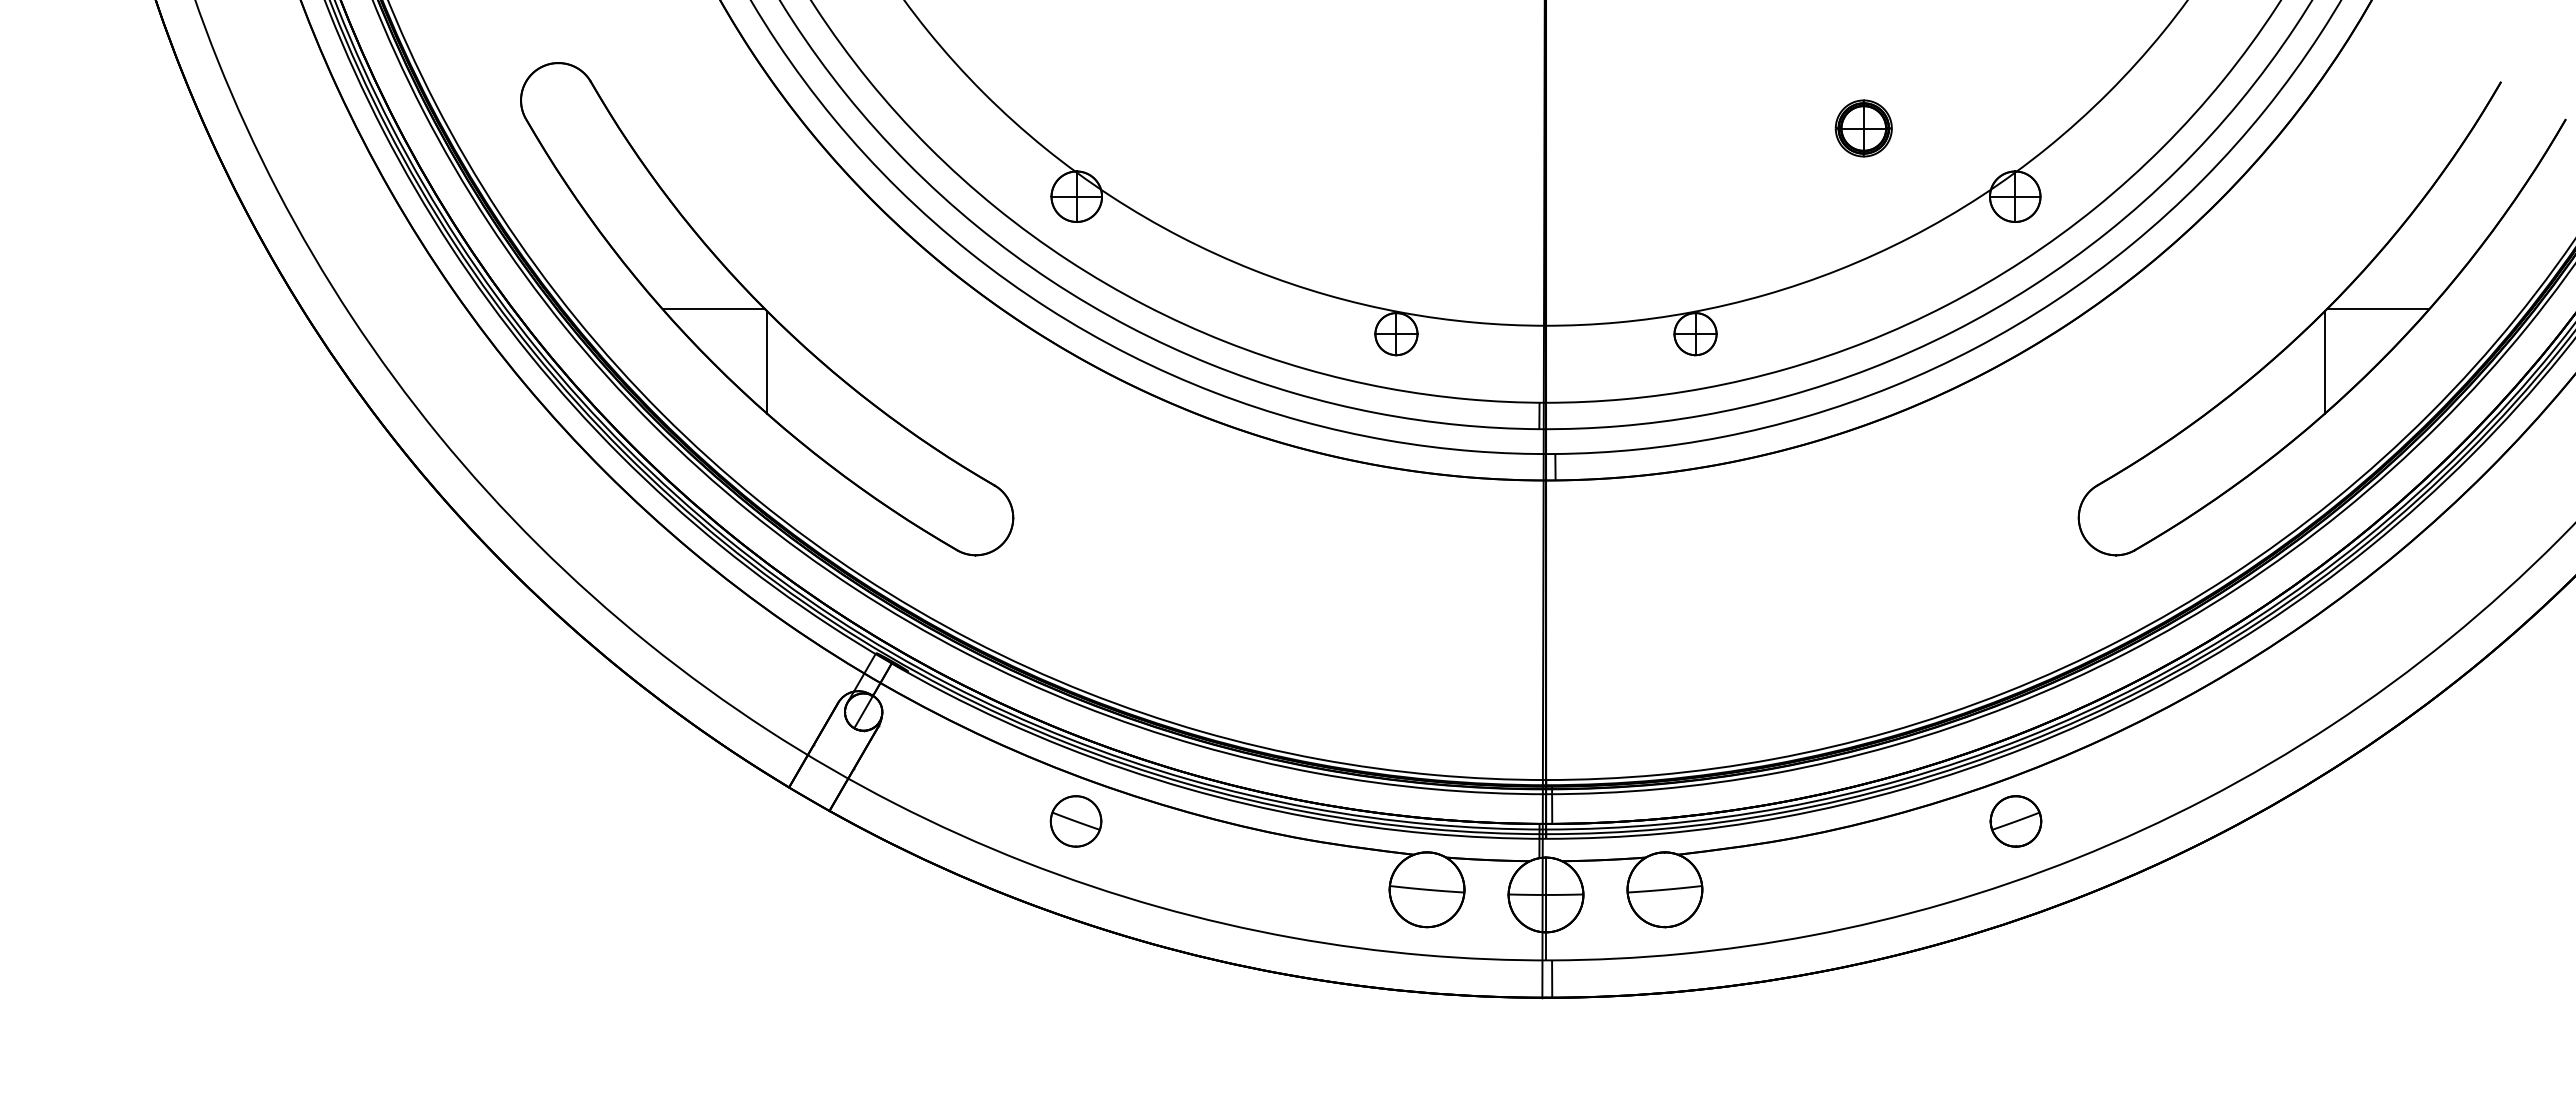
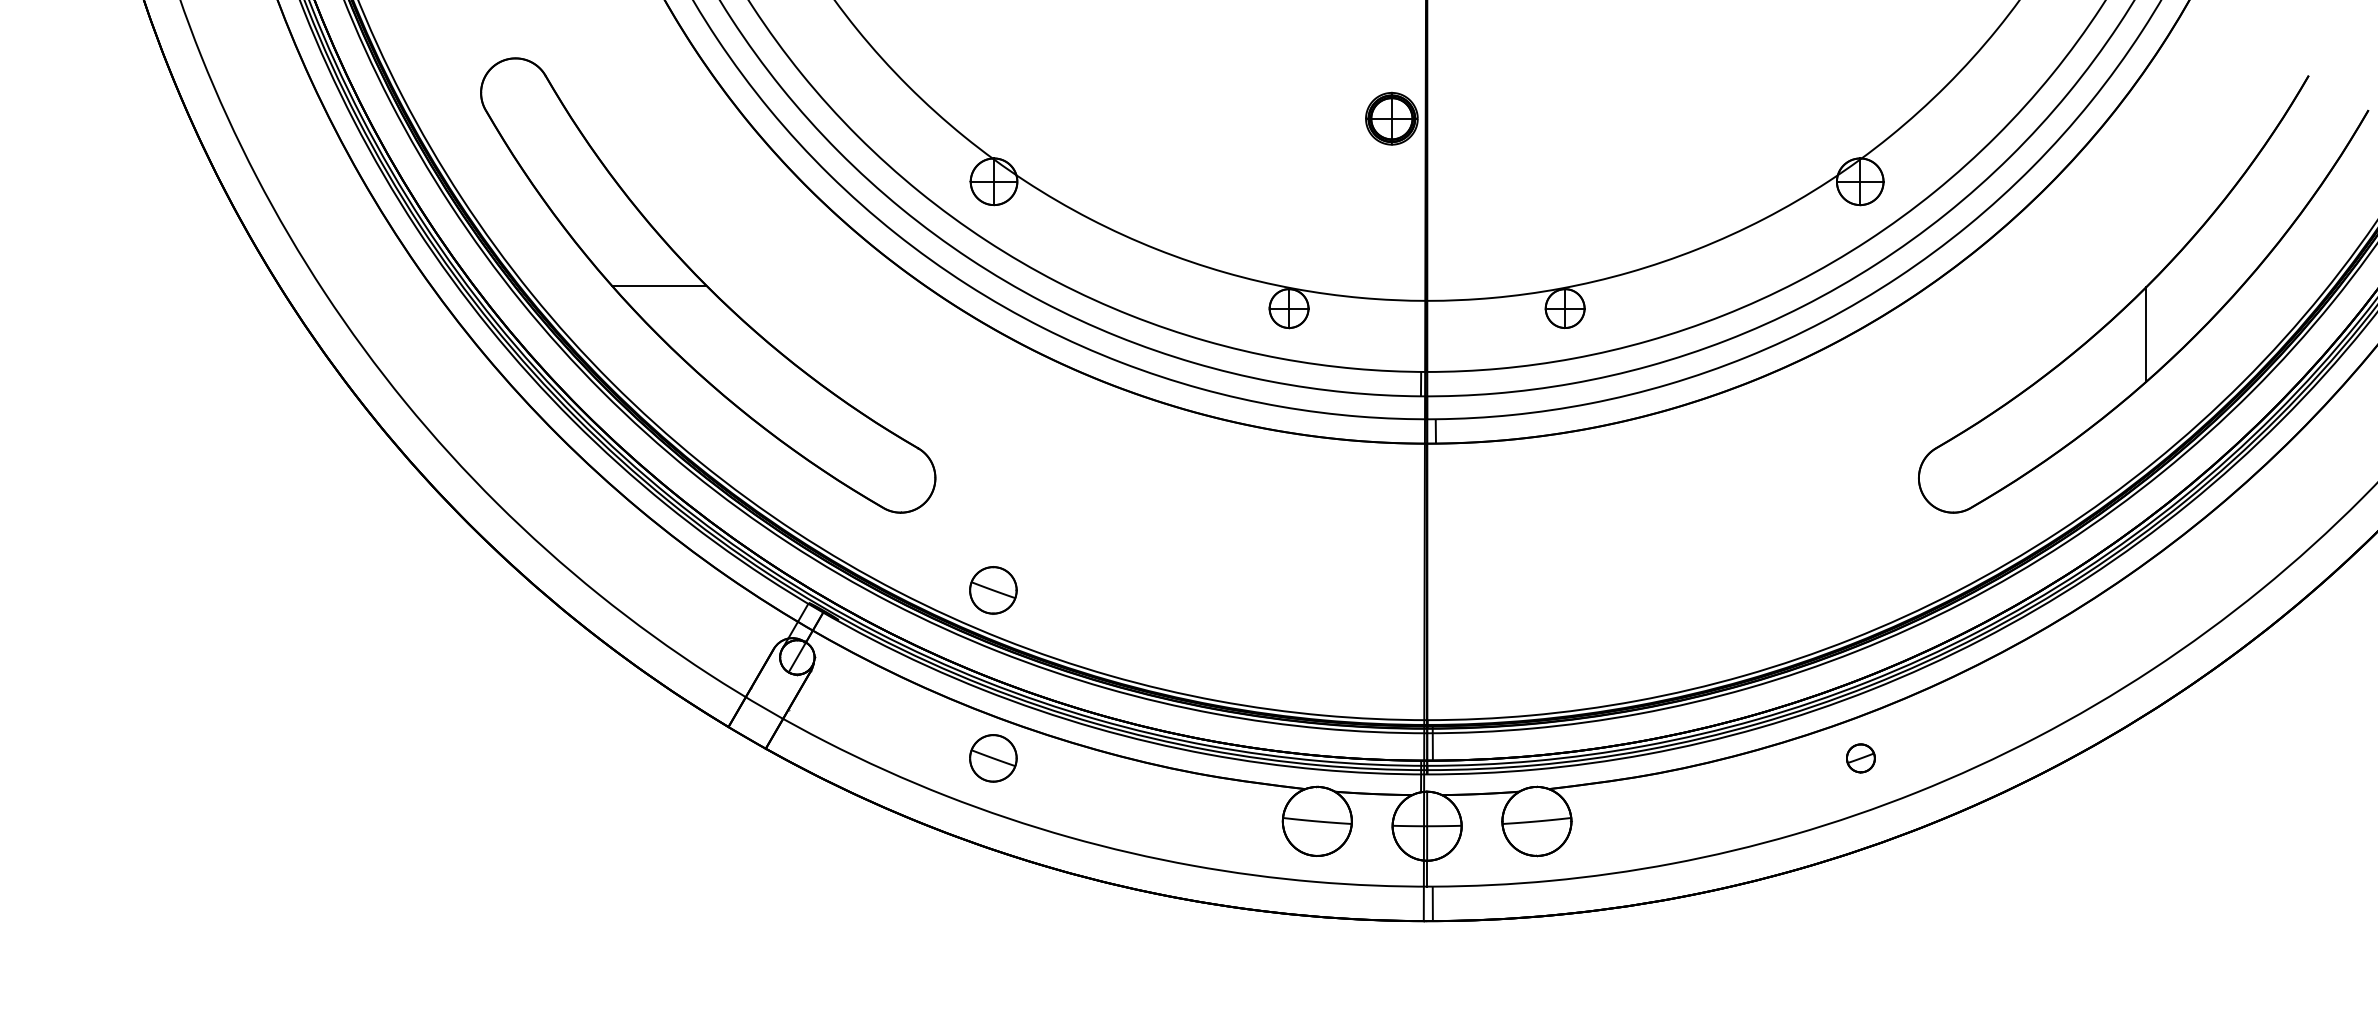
part: (1863, 128) -> (1391, 118), moved
line: (2377, 309) -> (2194, 285), removed
line: (767, 362) -> (708, 334), removed
part: (1075, 639) -> (992, 590), added
part: (2015, 821) -> (1860, 758), size x0.6

